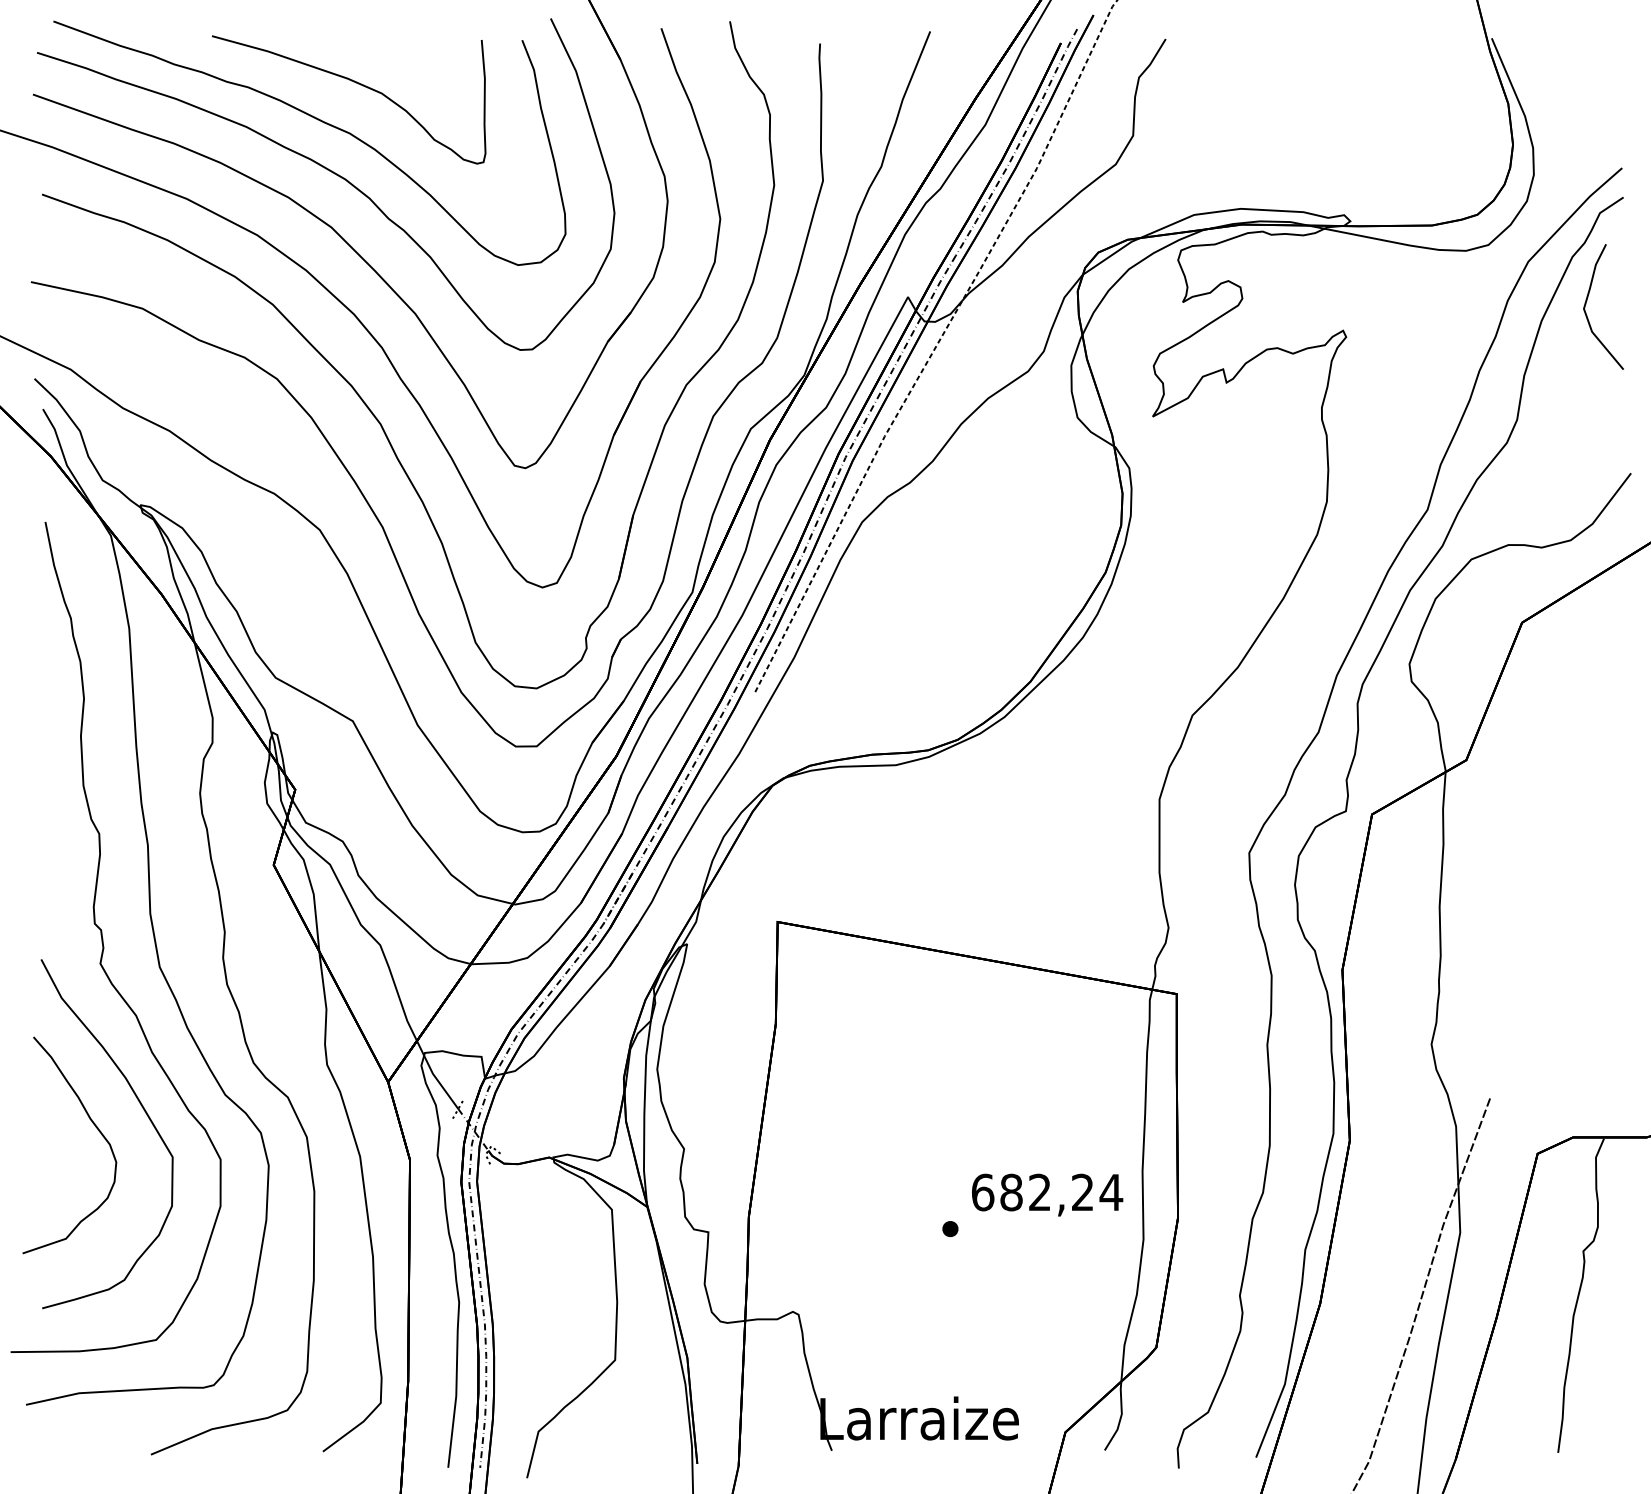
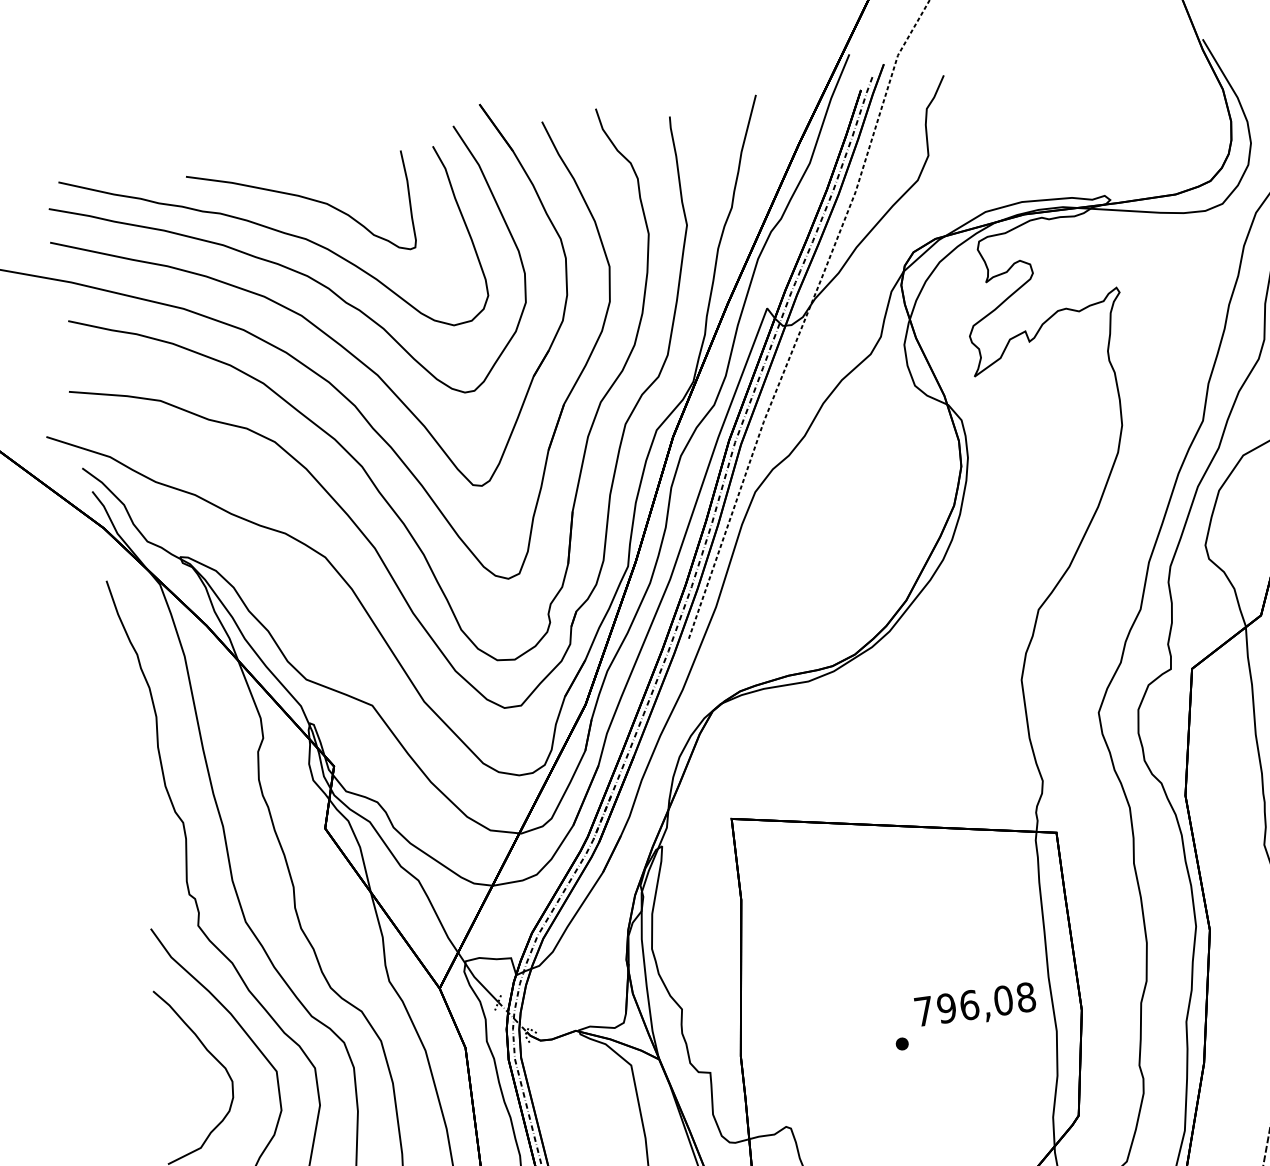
text: (1047, 1192) -> (975, 1004), 682,24 -> 796,08

